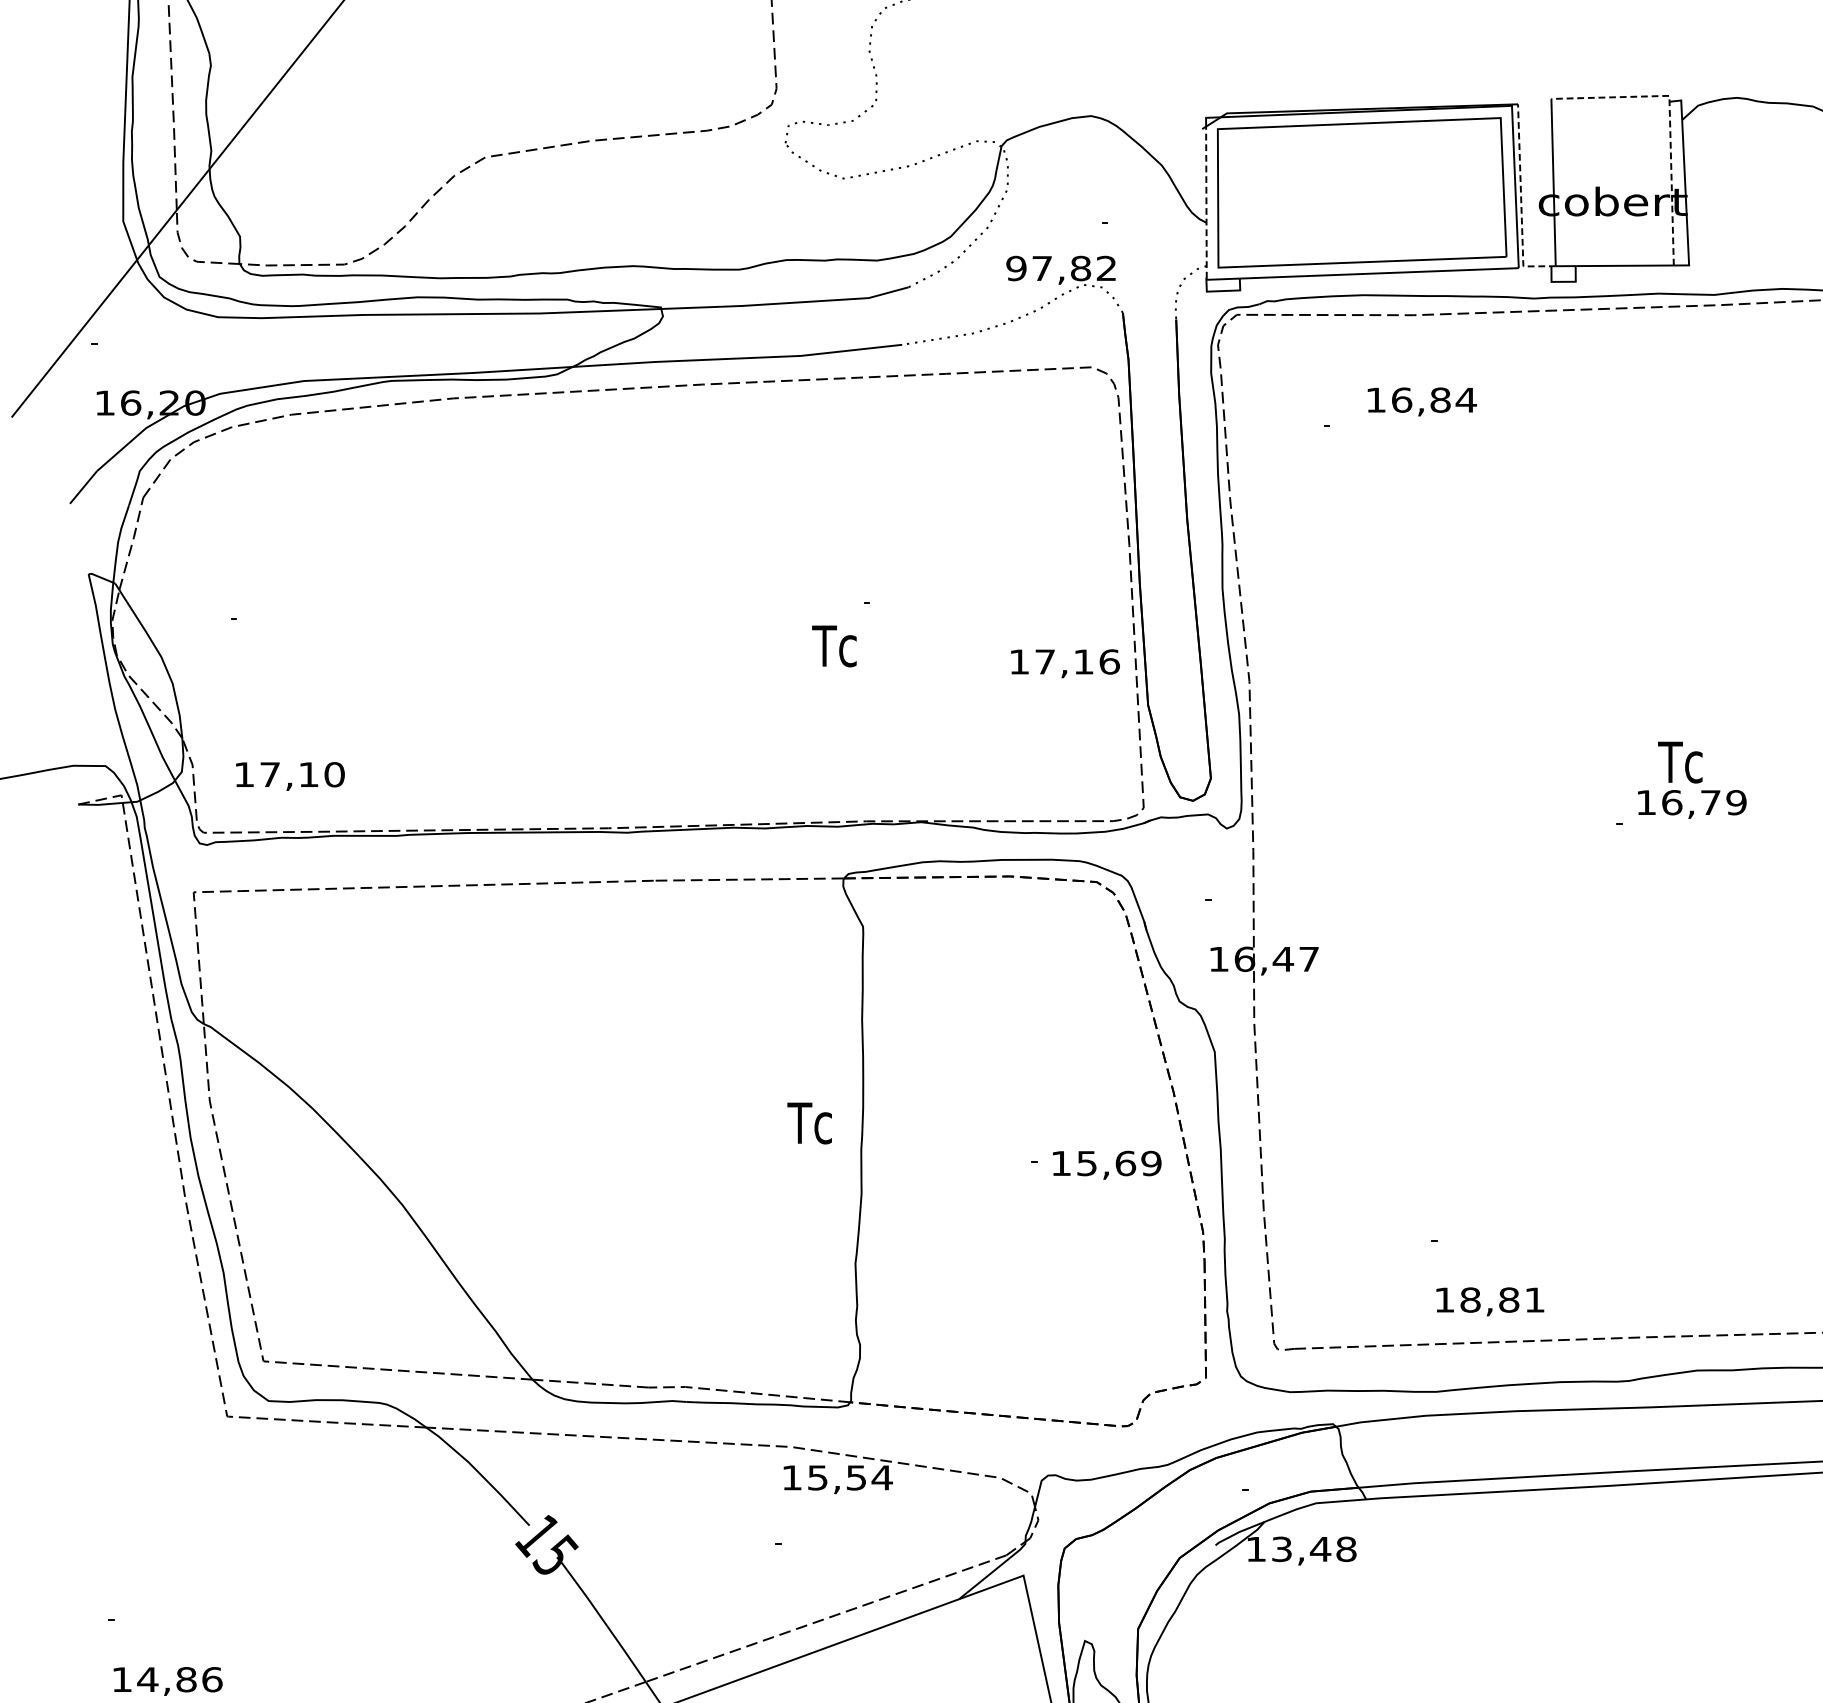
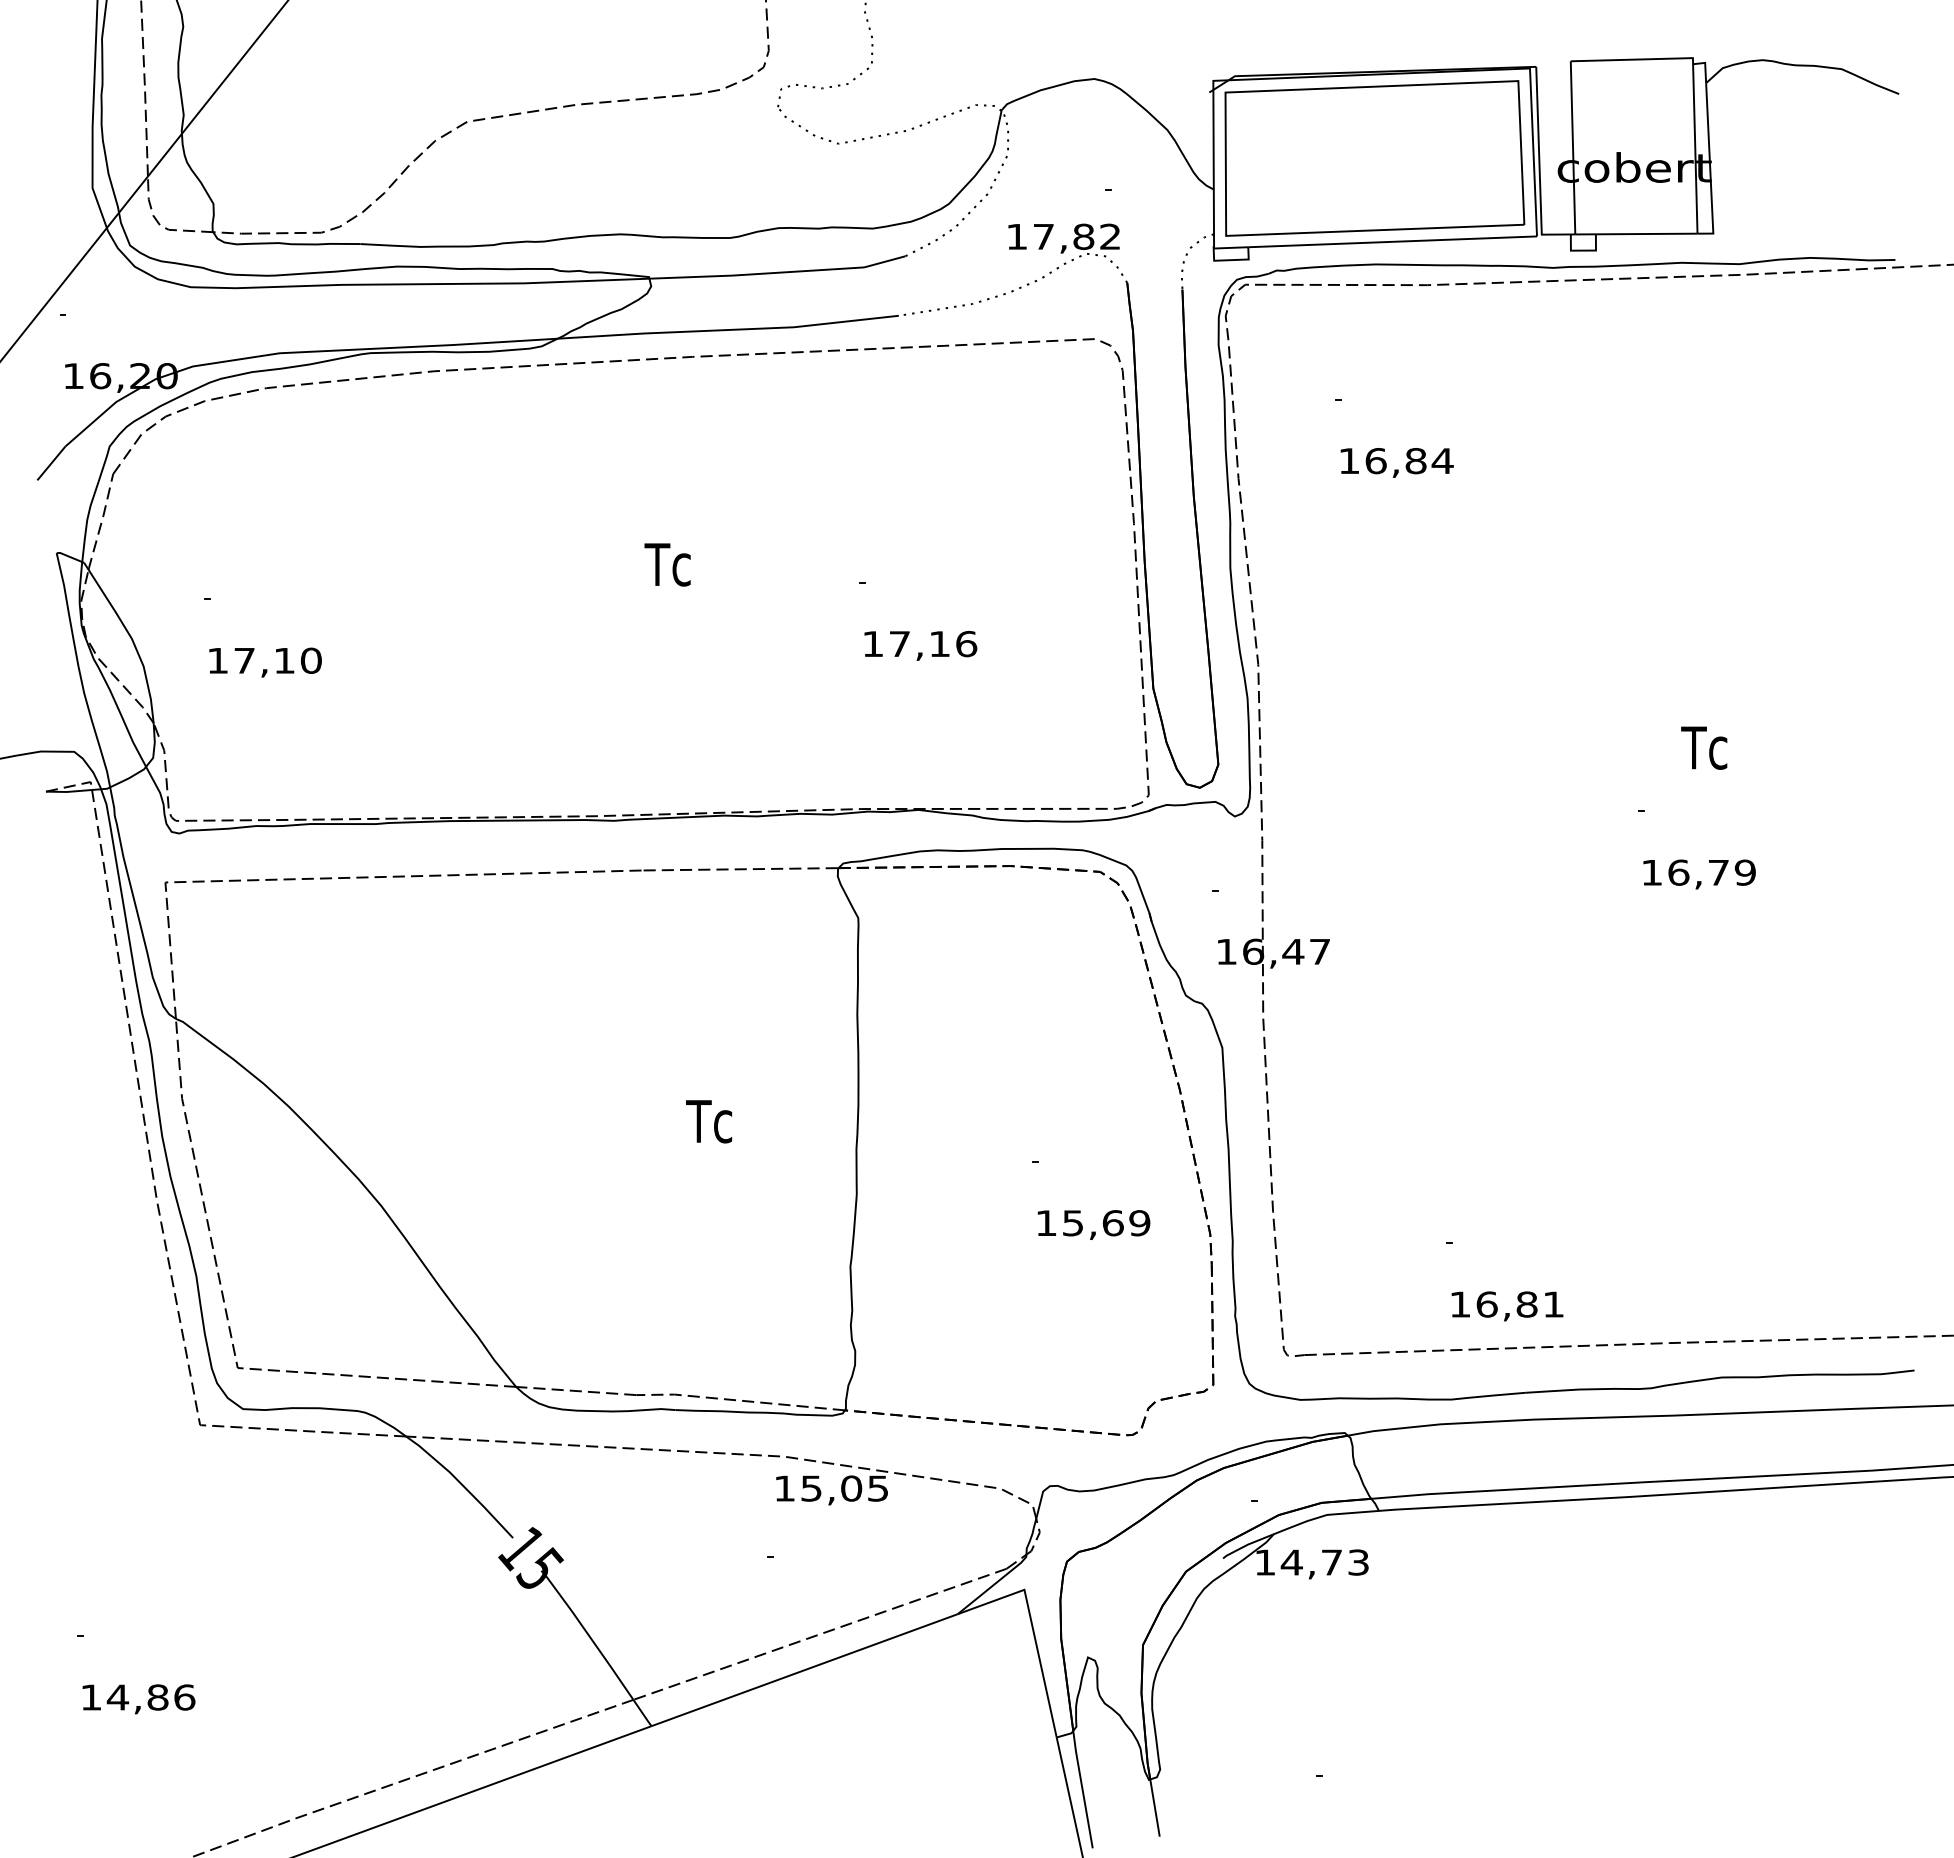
line: (1669, 121) -> (1693, 84), dashed -> solid
line: (1521, 201) -> (1539, 167), dashed -> solid
line: (1206, 202) -> (1213, 168), dashed -> solid
text: (1015, 268) -> (1016, 236), 97,82 -> 17,82
text: (1421, 401) -> (1396, 462), moved
text: (834, 645) -> (667, 564), moved
text: (1065, 663) -> (920, 645), moved
text: (290, 776) -> (265, 662), moved
text: (1692, 804) -> (1699, 874), moved
text: (810, 1123) -> (709, 1121), moved
text: (1106, 1164) -> (1093, 1224), moved
text: (1469, 1300) -> (1486, 1304), 18,81 -> 16,81
text: (870, 1477) -> (865, 1488), 15,54 -> 15,05
text: (1313, 1549) -> (1324, 1562), 13,48 -> 14,73

